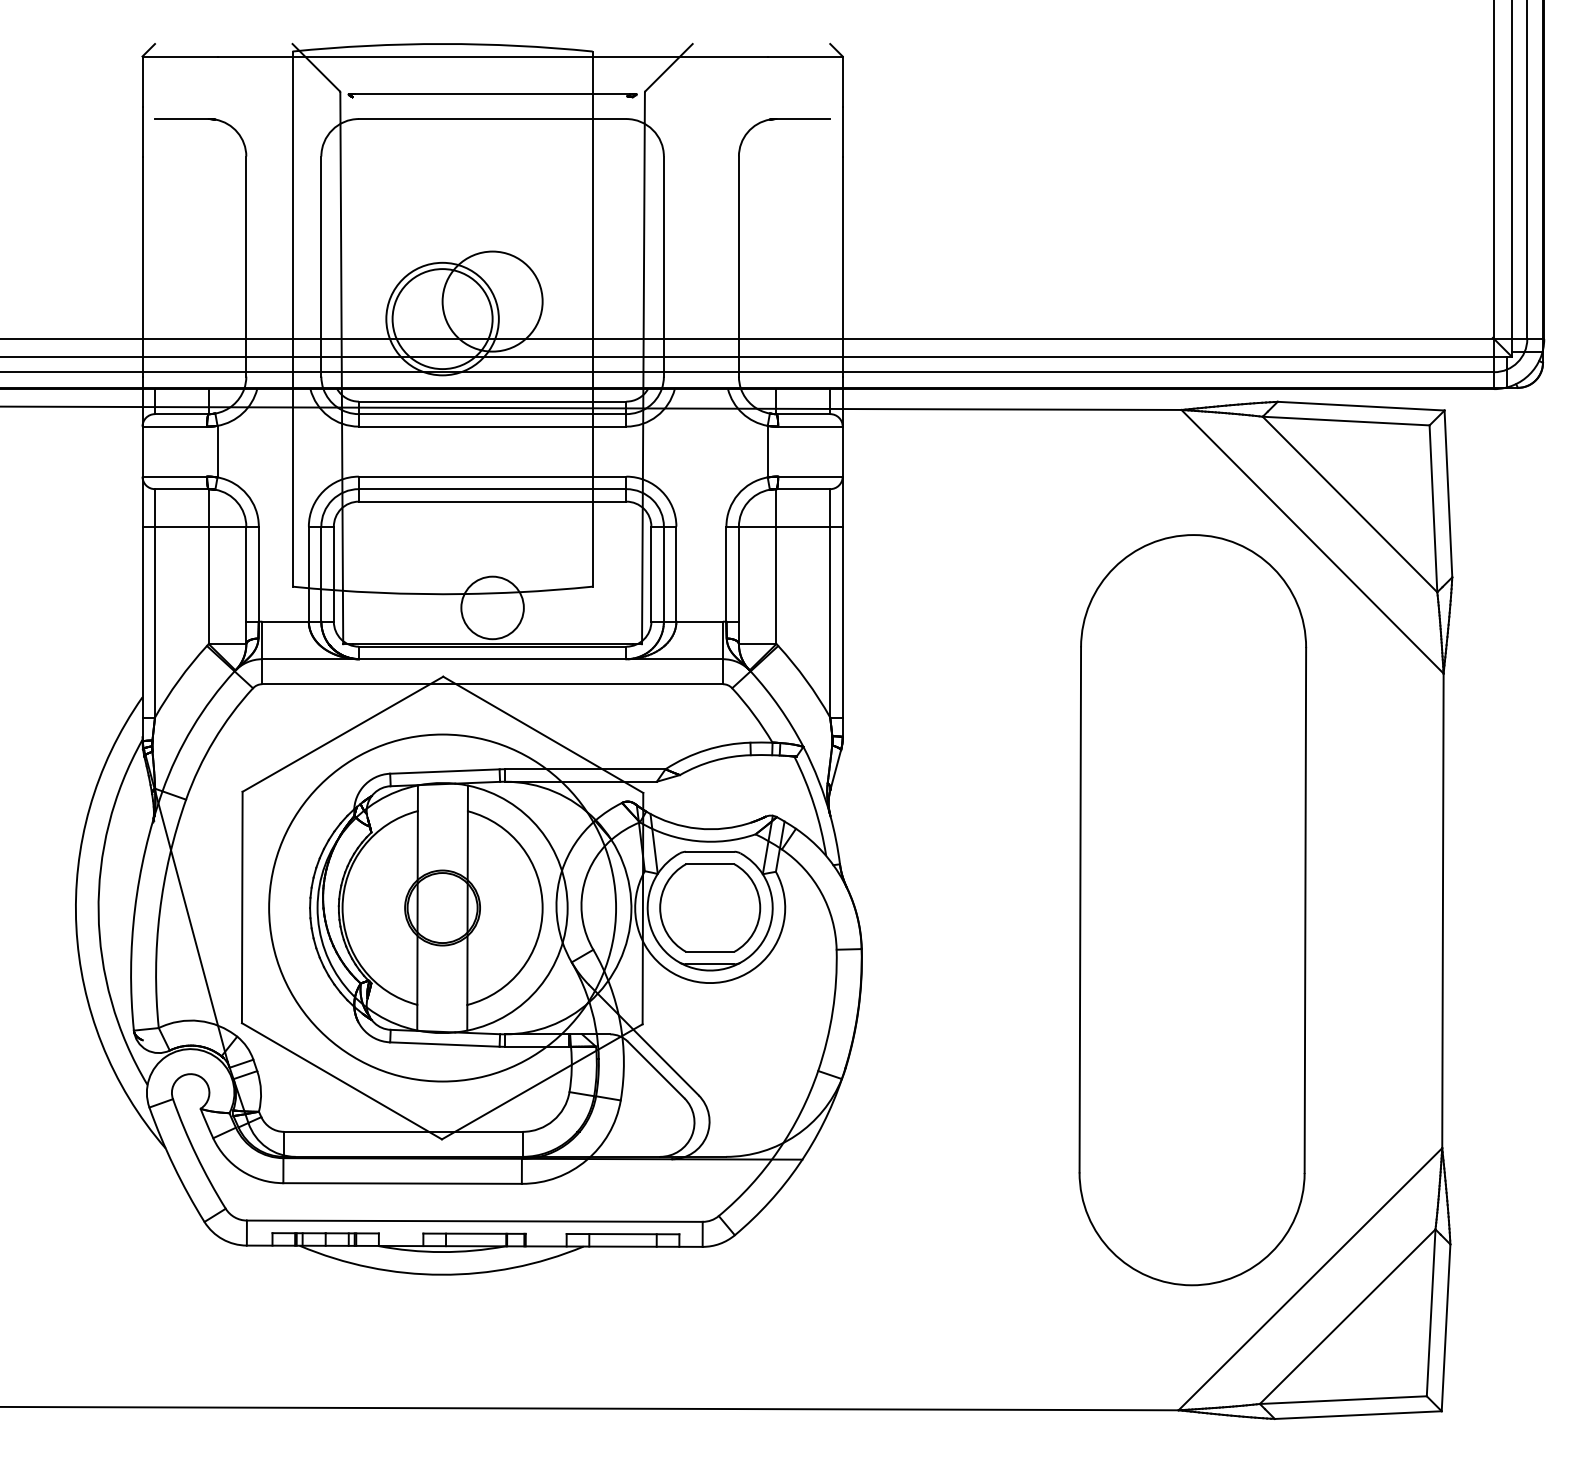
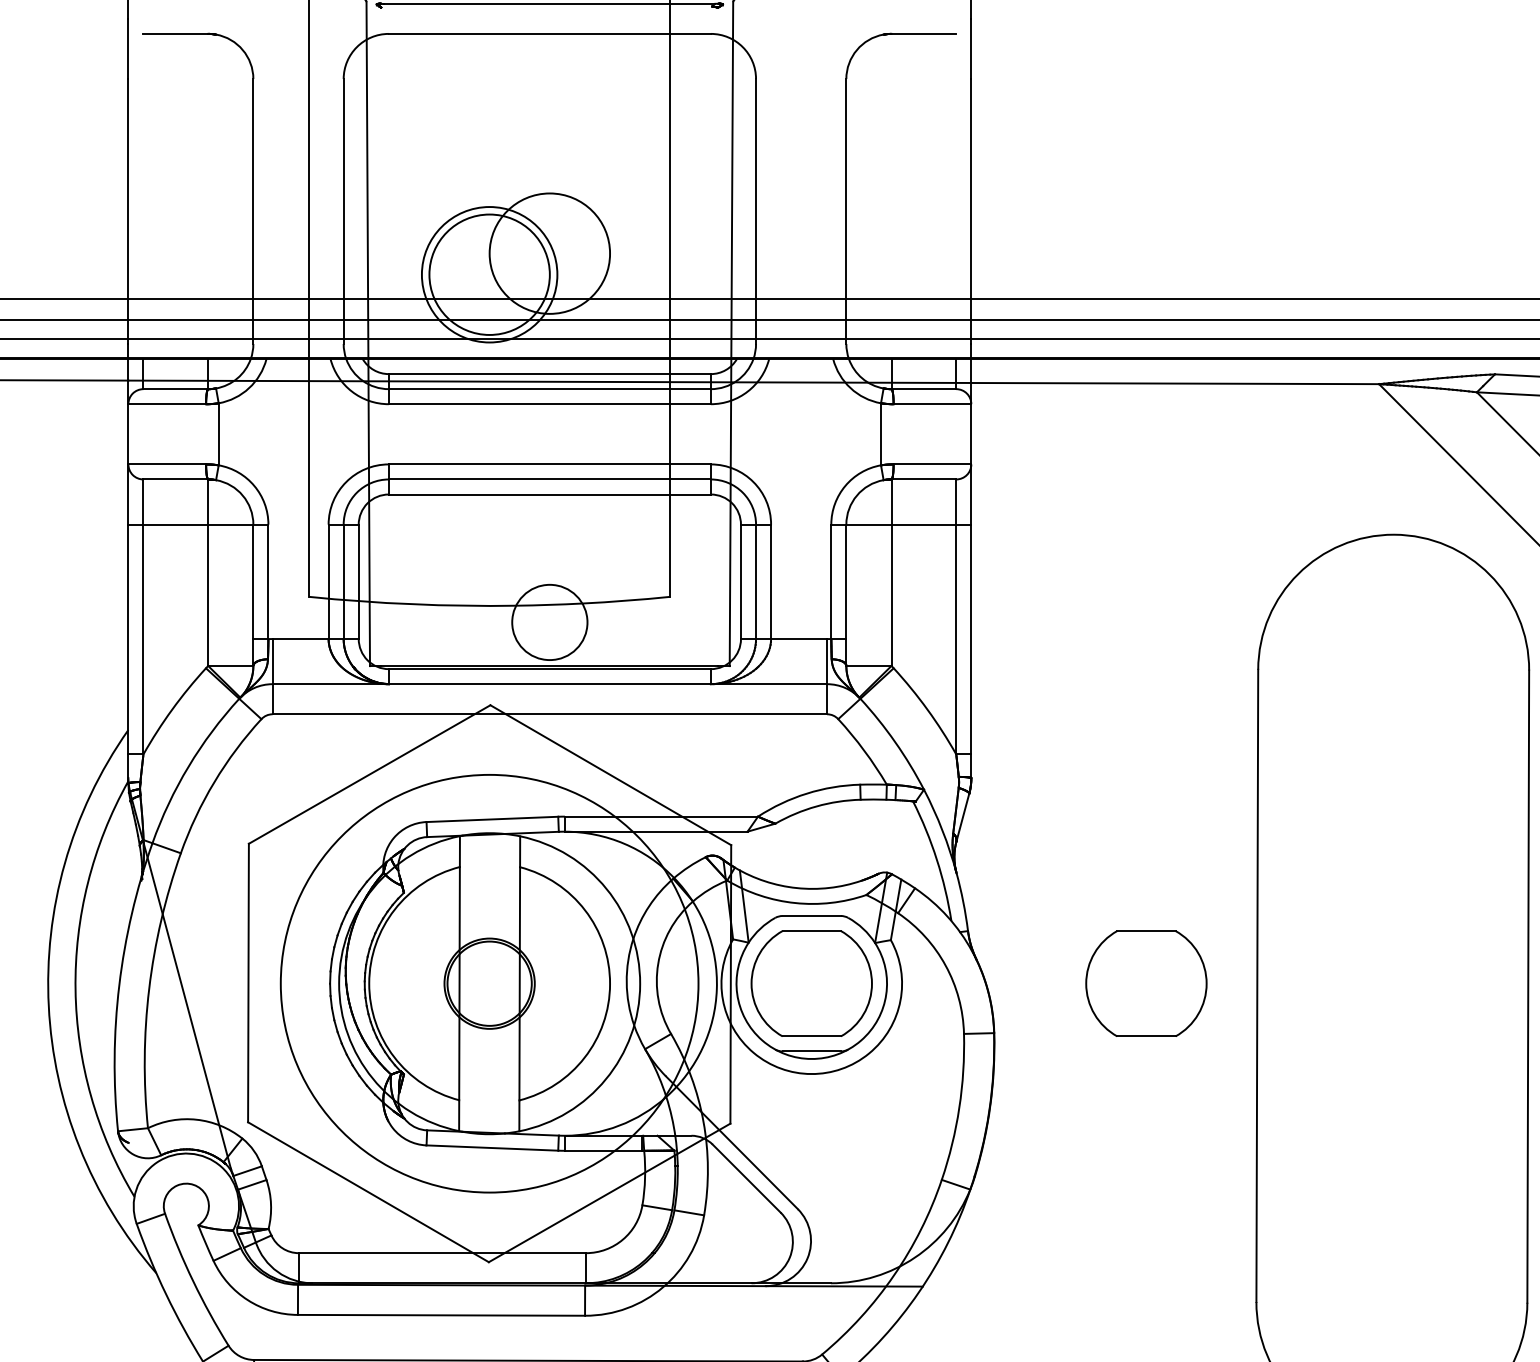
part: (988, 907) -> (1146, 983), added

